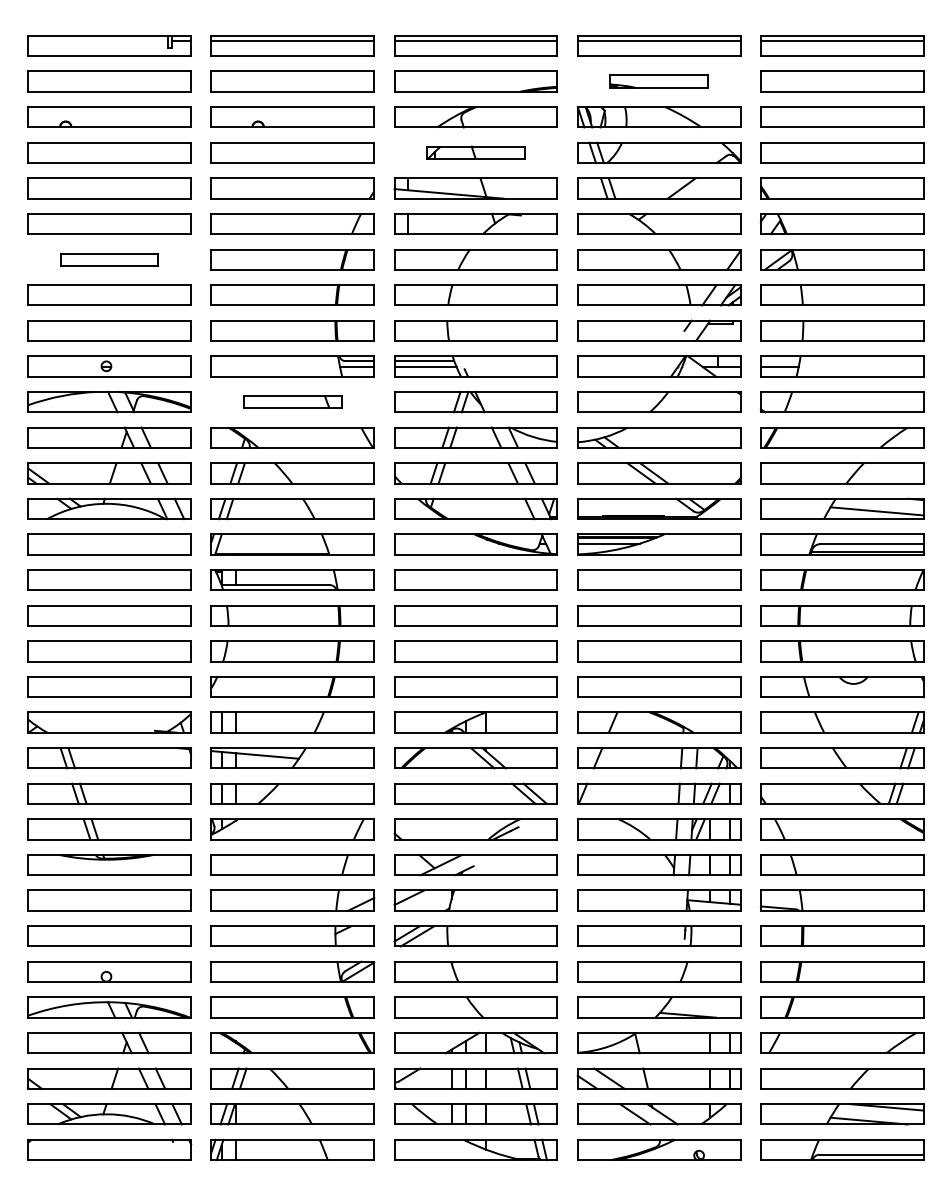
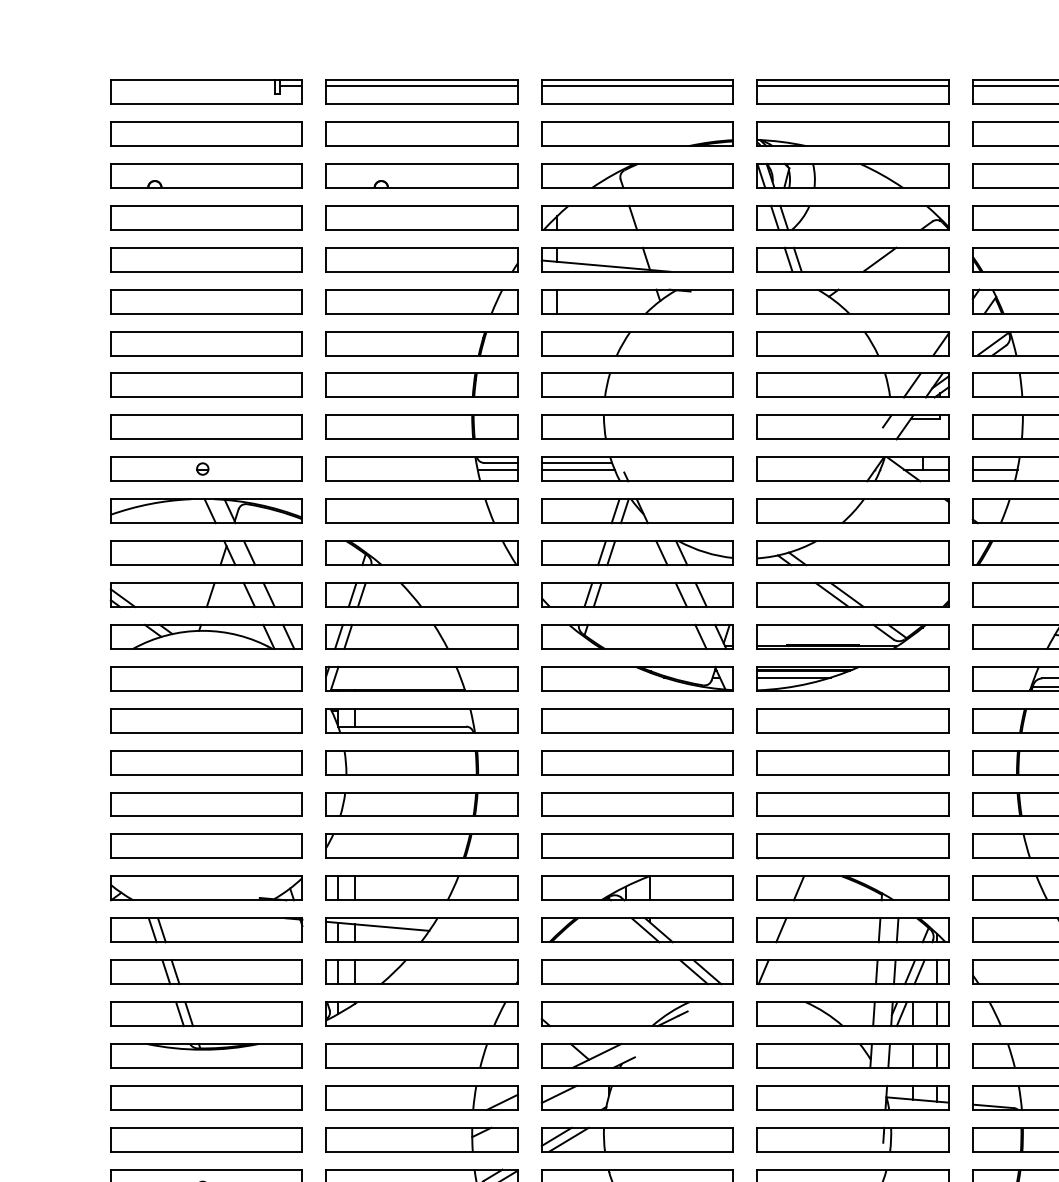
part: (659, 81) -> (853, 133), size x1.67
part: (475, 152) -> (637, 217), size x1.67
part: (109, 259) -> (206, 343), size x1.67
part: (292, 401) -> (421, 510), size x1.67

